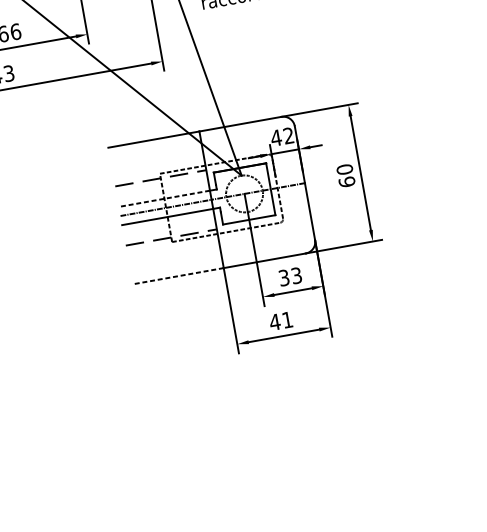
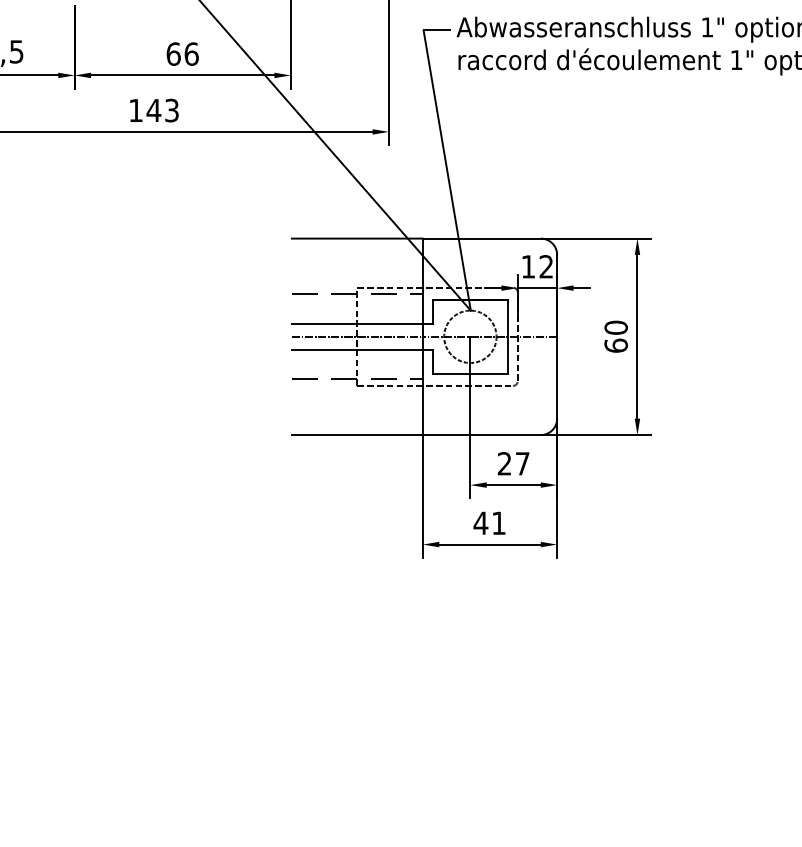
text: (276, 137) -> (528, 266), 42 -> 12
line: (163, 198) -> (356, 323), dashed -> solid
line: (177, 276) -> (356, 435), dashed -> solid
text: (290, 276) -> (513, 463), 33 -> 27

